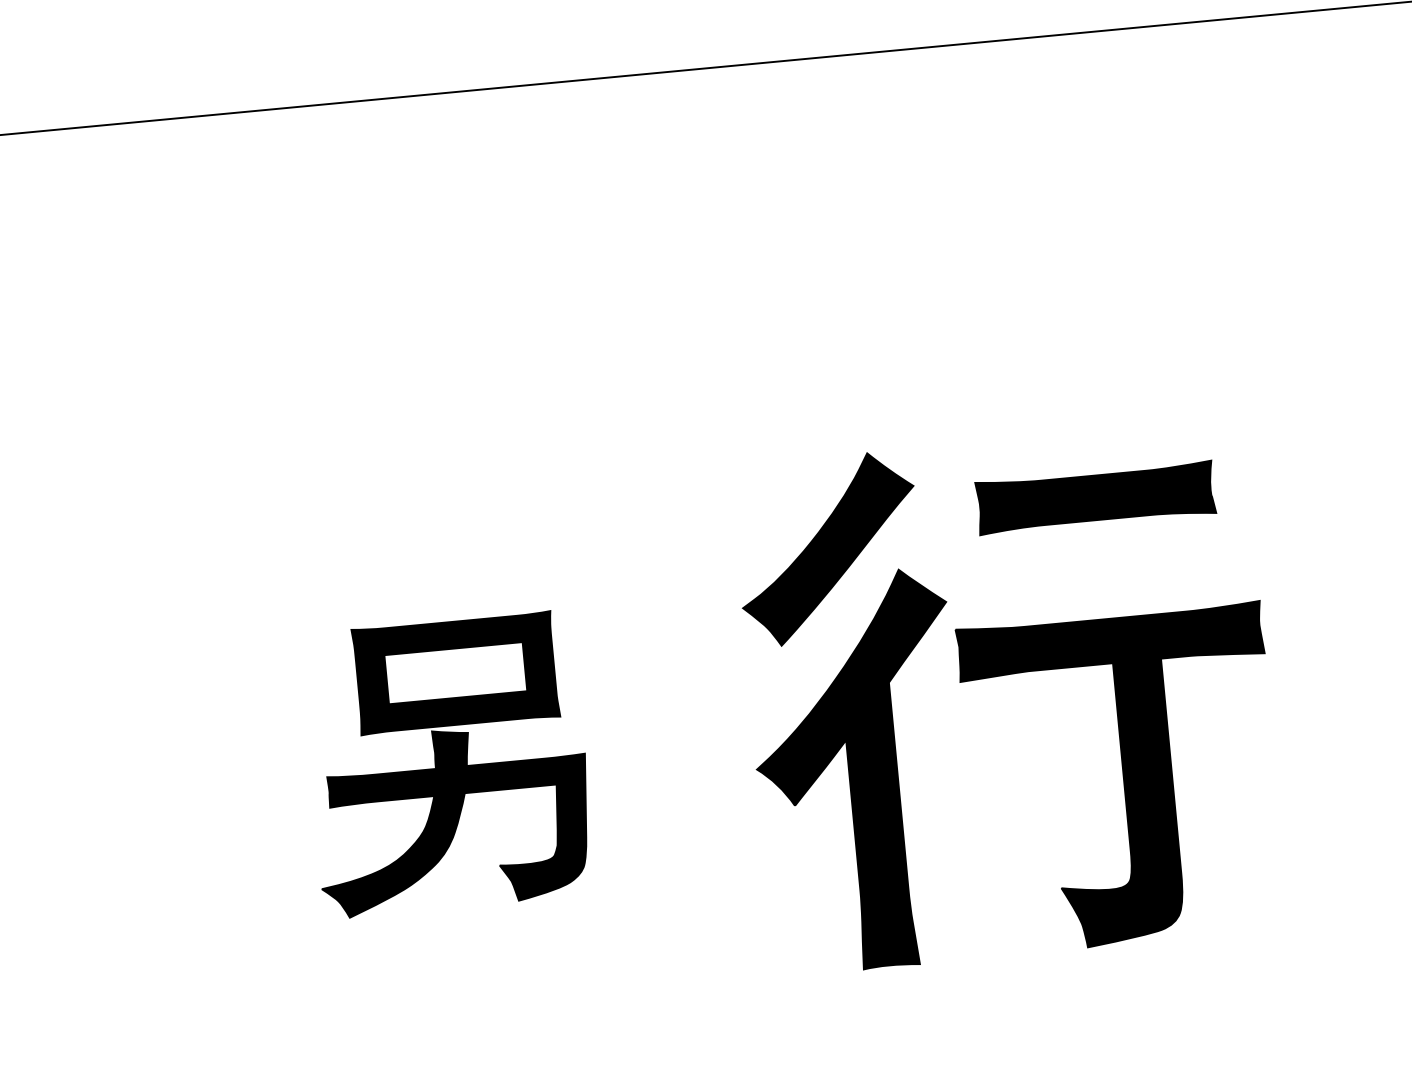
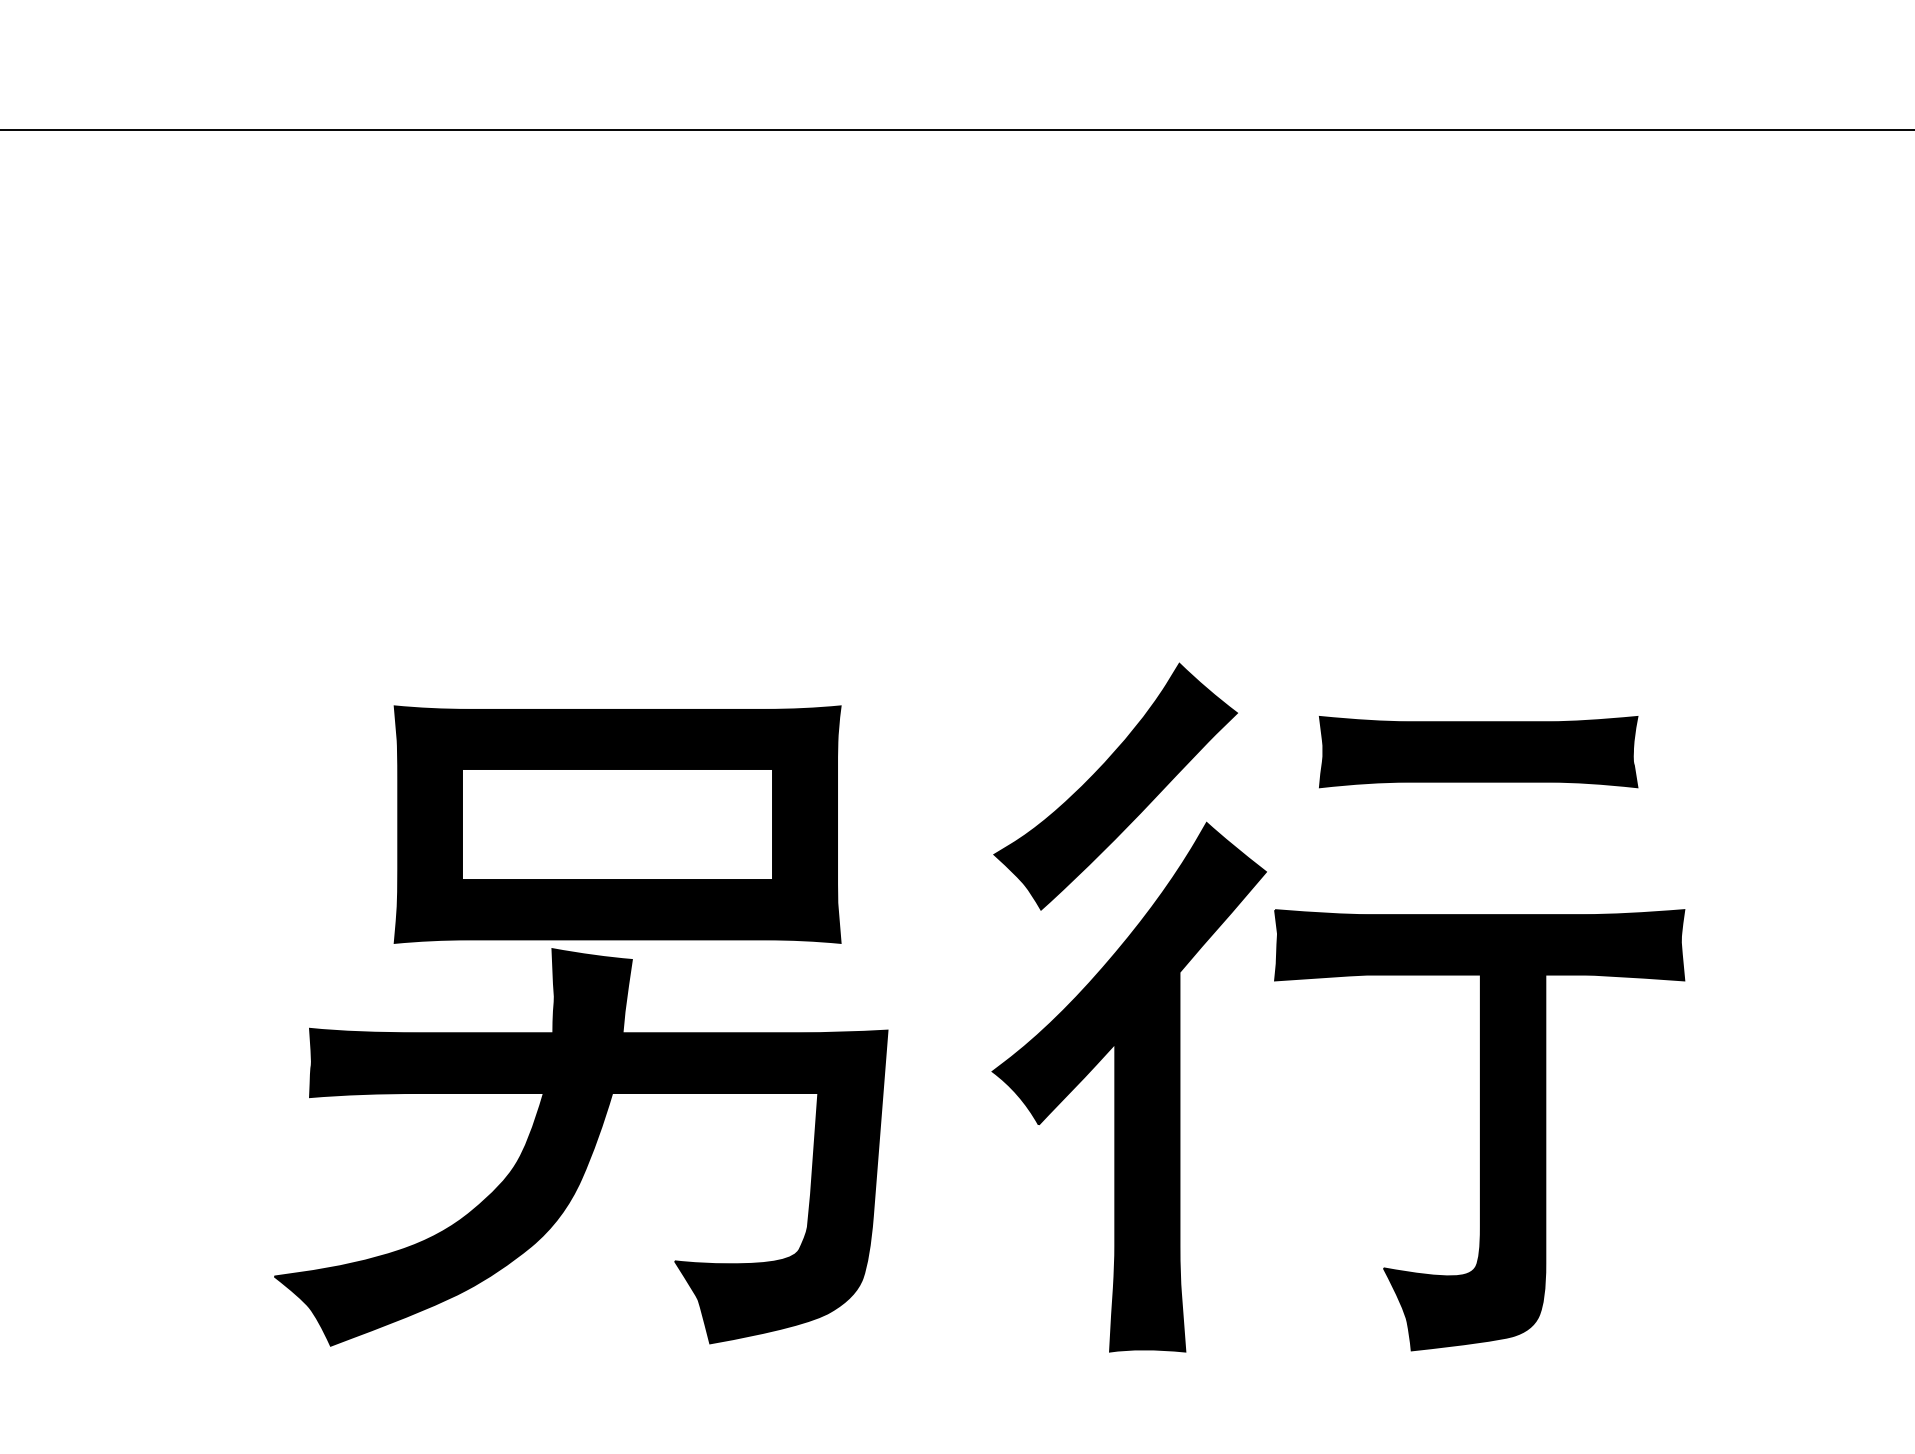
part: (448, 764) -> (581, 1025), size x1.67

